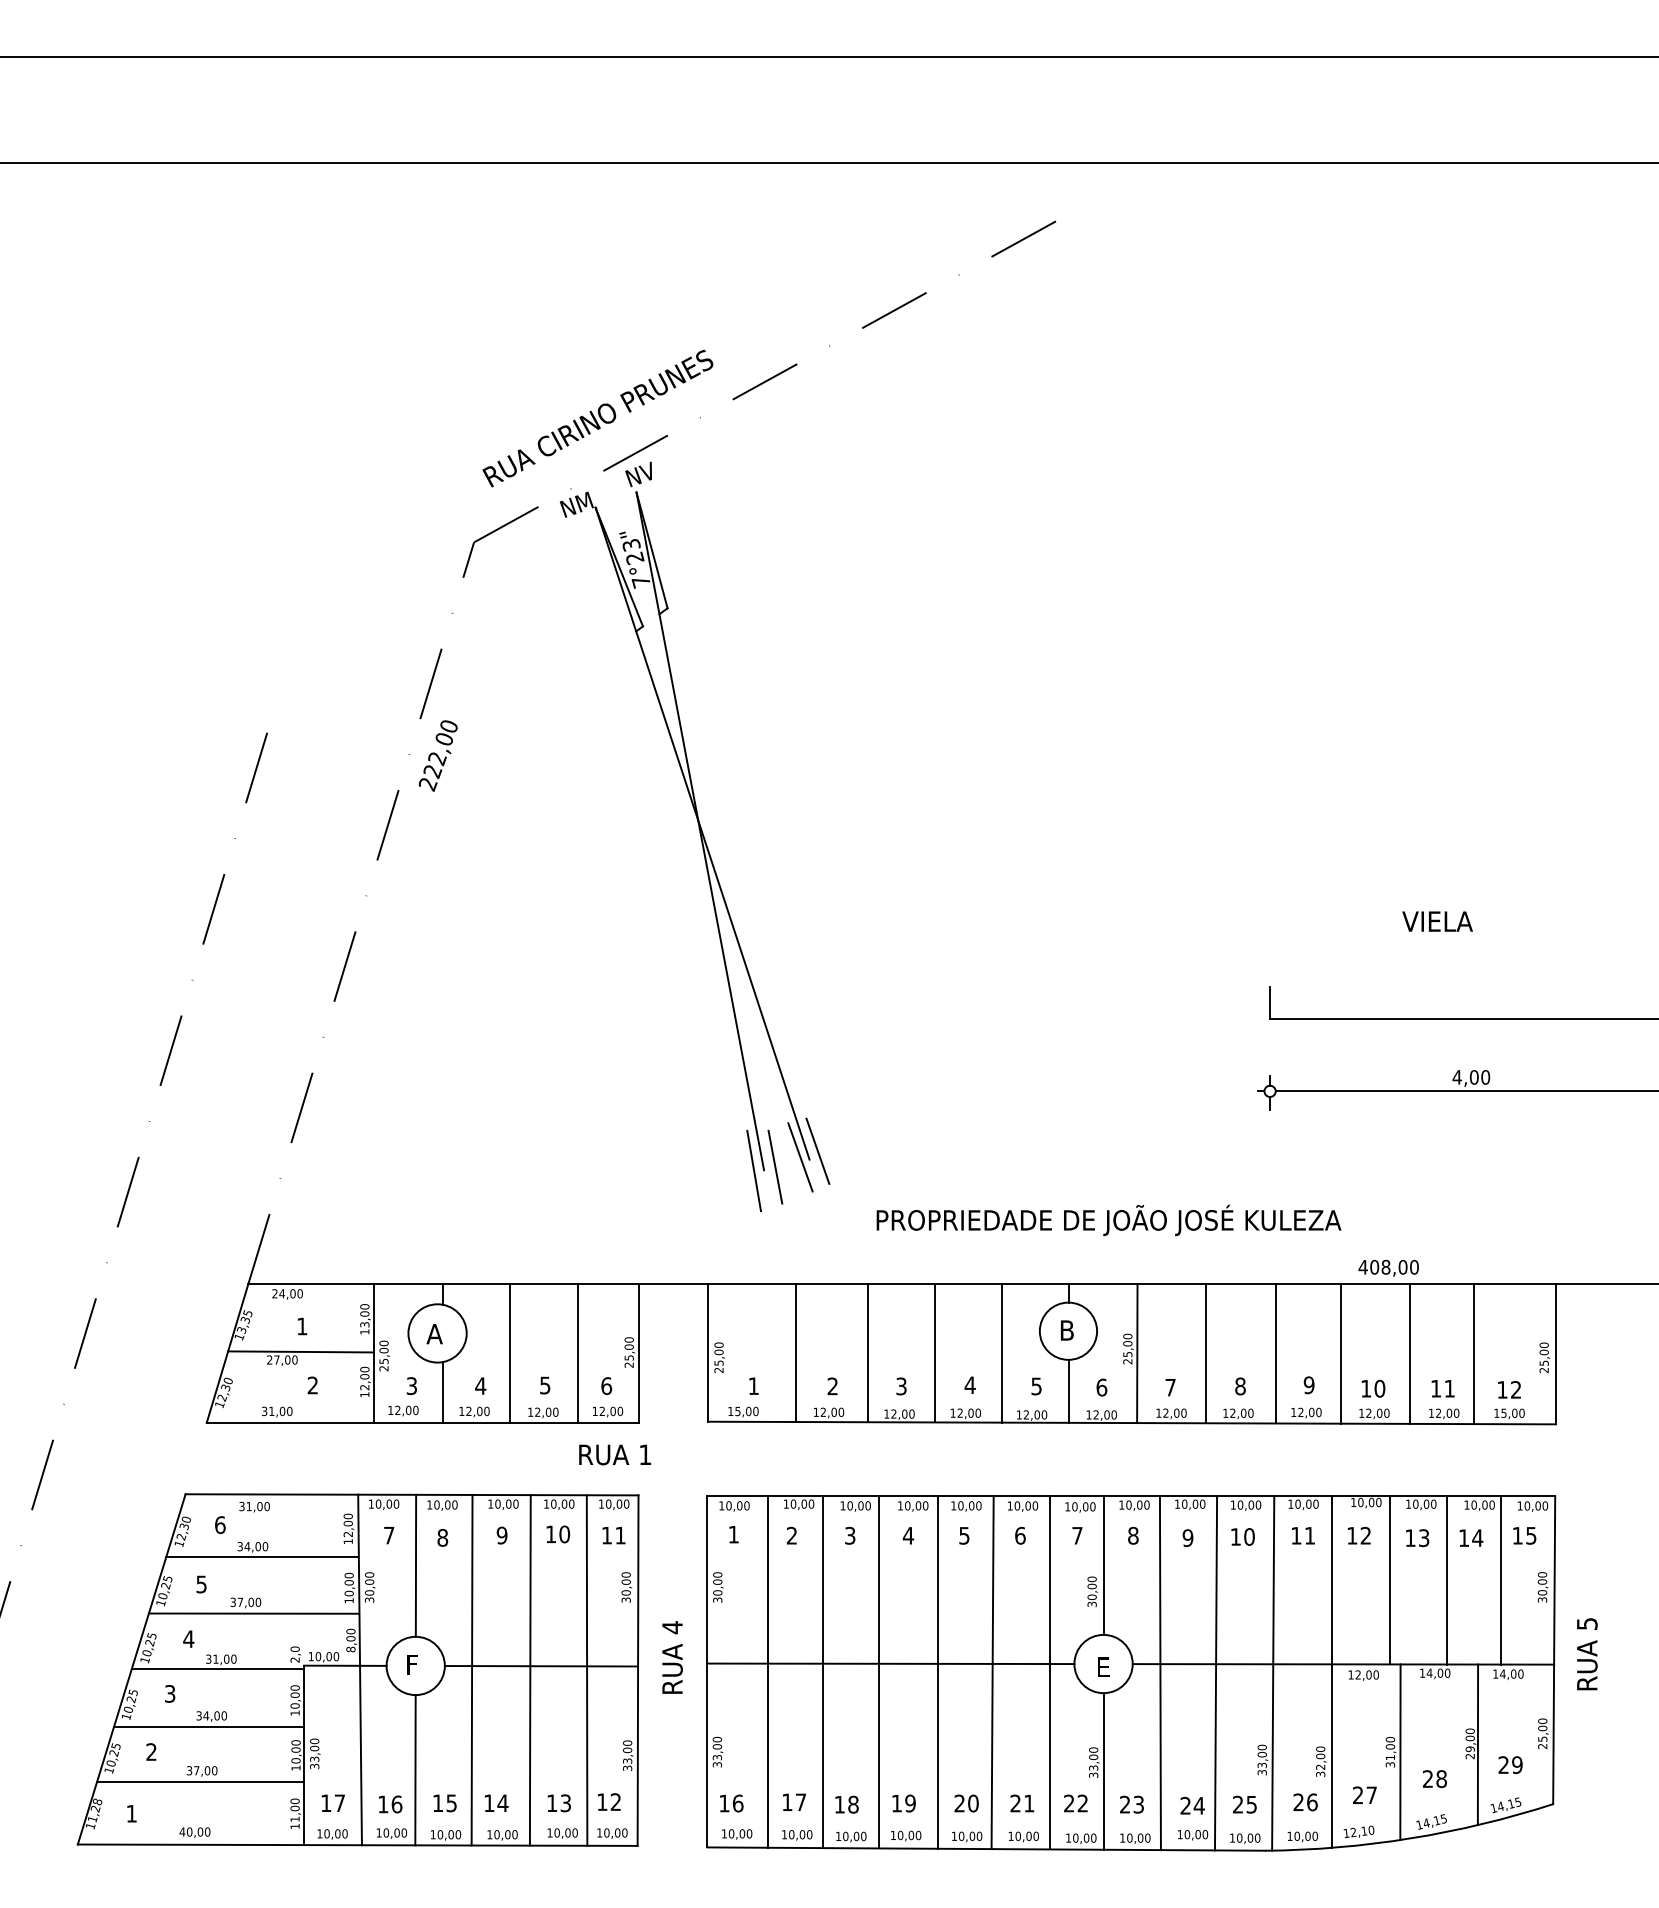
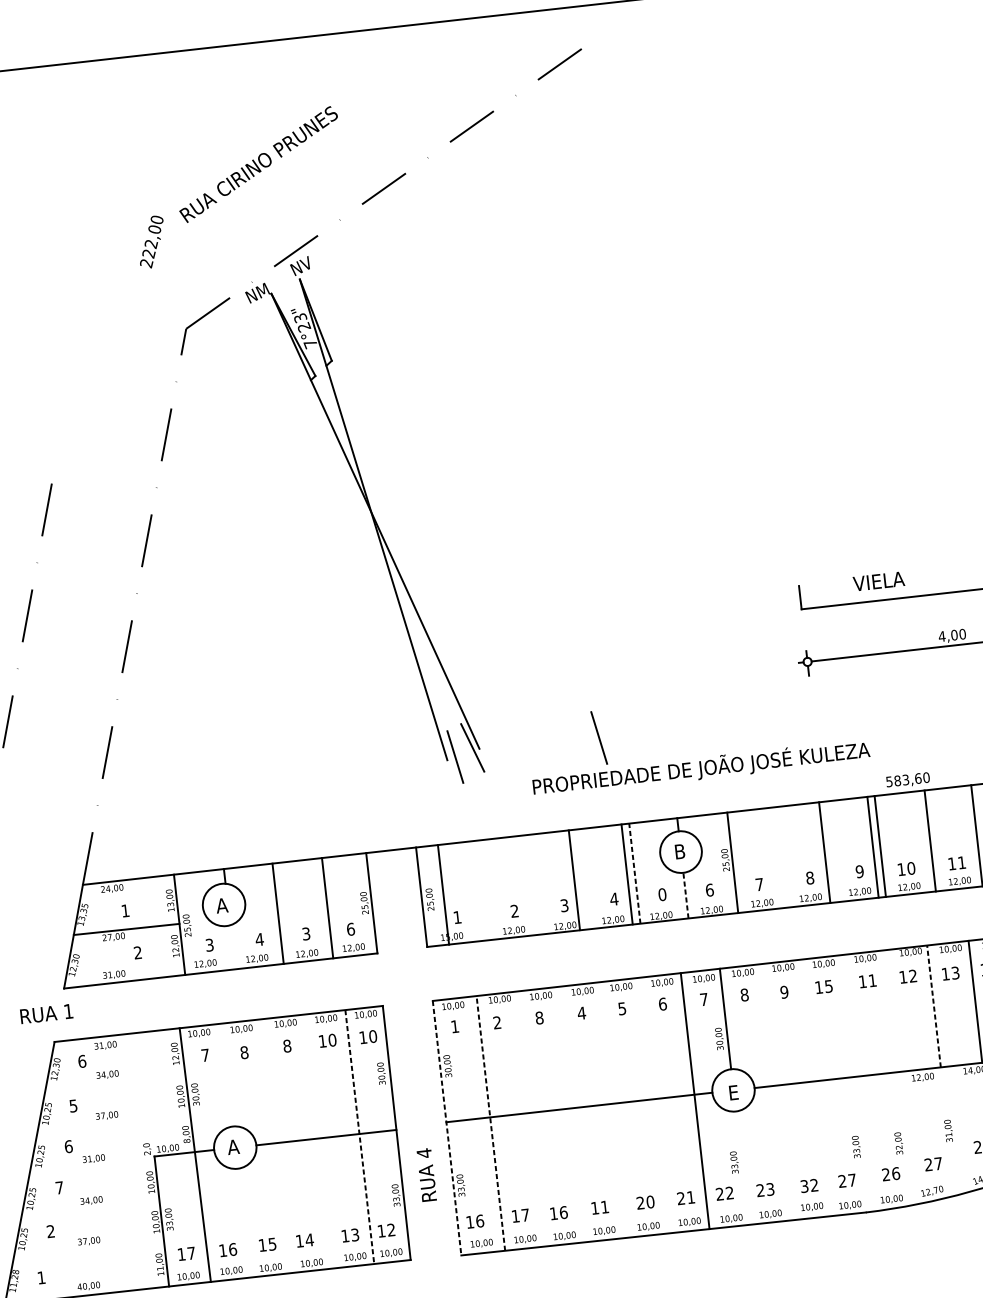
text: (597, 418) -> (258, 164), moved
text: (437, 755) -> (151, 241), moved
text: (1437, 921) -> (878, 581), moved
line: (817, 1150) -> (484, 741), removed
line: (974, 1162) -> (599, 737), added
line: (753, 1170) -> (439, 761), removed
text: (1382, 1266) -> (903, 779), 408,00 -> 583,60
line: (796, 1352) -> (443, 894), moved
line: (867, 1353) -> (574, 880), moved
line: (934, 1353) -> (627, 874), moved
line: (1002, 1353) -> (635, 873), solid -> dashed
line: (1206, 1353) -> (824, 852), moved
line: (1275, 1353) -> (872, 846), moved
text: (545, 1384) -> (306, 933), 5 -> 3
text: (1036, 1386) -> (662, 894), 5 -> 0
line: (1068, 1390) -> (685, 895), solid -> dashed
line: (442, 1392) -> (232, 947), removed
text: (615, 1454) -> (46, 1013), moved
text: (501, 1535) -> (286, 1046), 9 -> 8
text: (620, 1535) -> (373, 1036), 11 -> 10
text: (850, 1535) -> (539, 1017), 3 -> 8
text: (1249, 1536) -> (828, 986), 10 -> 15
line: (262, 1557) -> (115, 1081), removed
line: (415, 1565) -> (226, 1074), removed
line: (1389, 1579) -> (933, 1005), solid -> dashed
line: (253, 1613) -> (113, 1122), removed
text: (188, 1639) -> (68, 1146), 4 -> 6
text: (672, 1657) -> (426, 1175), moved
text: (413, 1664) -> (233, 1146), F -> A
line: (217, 1669) -> (91, 1166), removed
line: (471, 1669) -> (275, 1145), removed
line: (529, 1670) -> (318, 1141), removed
line: (587, 1671) -> (360, 1137), solid -> dashed
line: (707, 1671) -> (447, 1127), solid -> dashed
line: (767, 1671) -> (490, 1123), solid -> dashed
line: (1331, 1671) -> (899, 1077), removed
line: (822, 1672) -> (530, 1119), removed
line: (879, 1672) -> (571, 1114), removed
line: (937, 1672) -> (613, 1110), removed
line: (992, 1672) -> (653, 1105), removed
line: (1159, 1673) -> (774, 1092), removed
line: (1215, 1673) -> (815, 1088), removed
line: (1273, 1673) -> (857, 1083), removed
text: (170, 1693) -> (59, 1187), 3 -> 7
line: (208, 1727) -> (90, 1209), removed
line: (1400, 1752) -> (955, 1130), removed
line: (415, 1770) -> (243, 1223), removed
line: (1103, 1771) -> (742, 1168), removed
line: (200, 1782) -> (88, 1249), removed
text: (910, 1803) -> (604, 1207), 19 -> 11
text: (853, 1804) -> (563, 1212), 18 -> 16
text: (1251, 1804) -> (852, 1180), 25 -> 27
text: (1192, 1805) -> (809, 1185), 24 -> 32
text: (1364, 1830) -> (936, 1189), 12,10 -> 12,70

